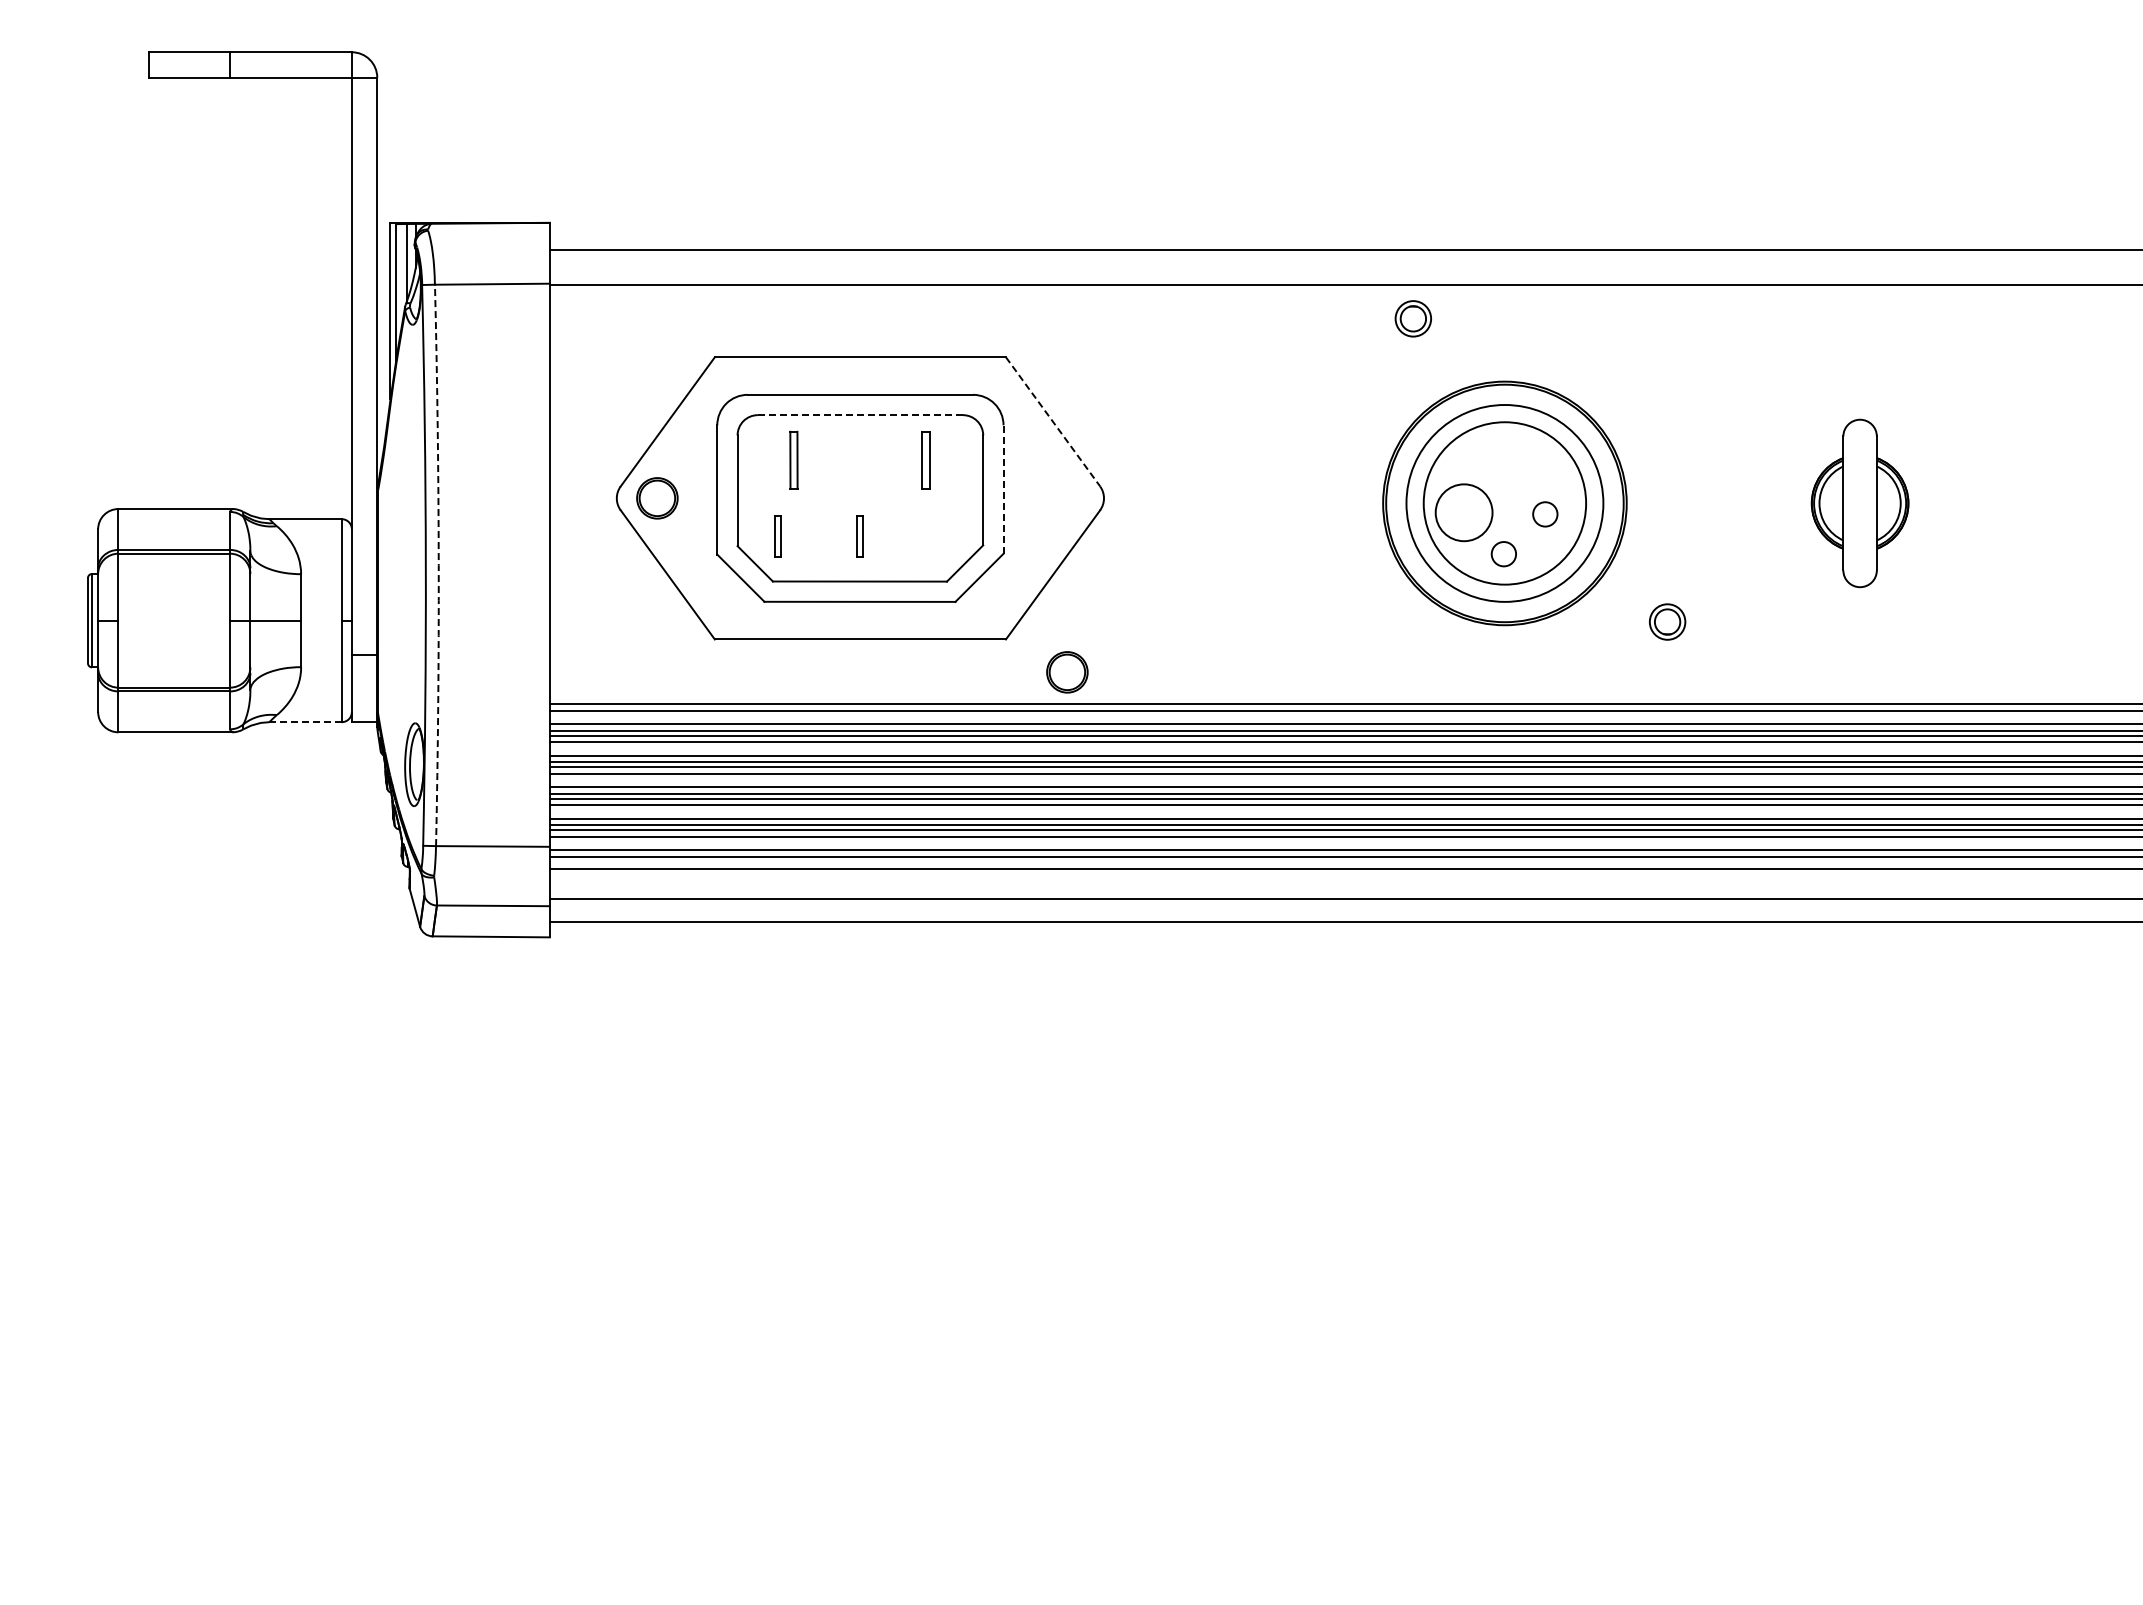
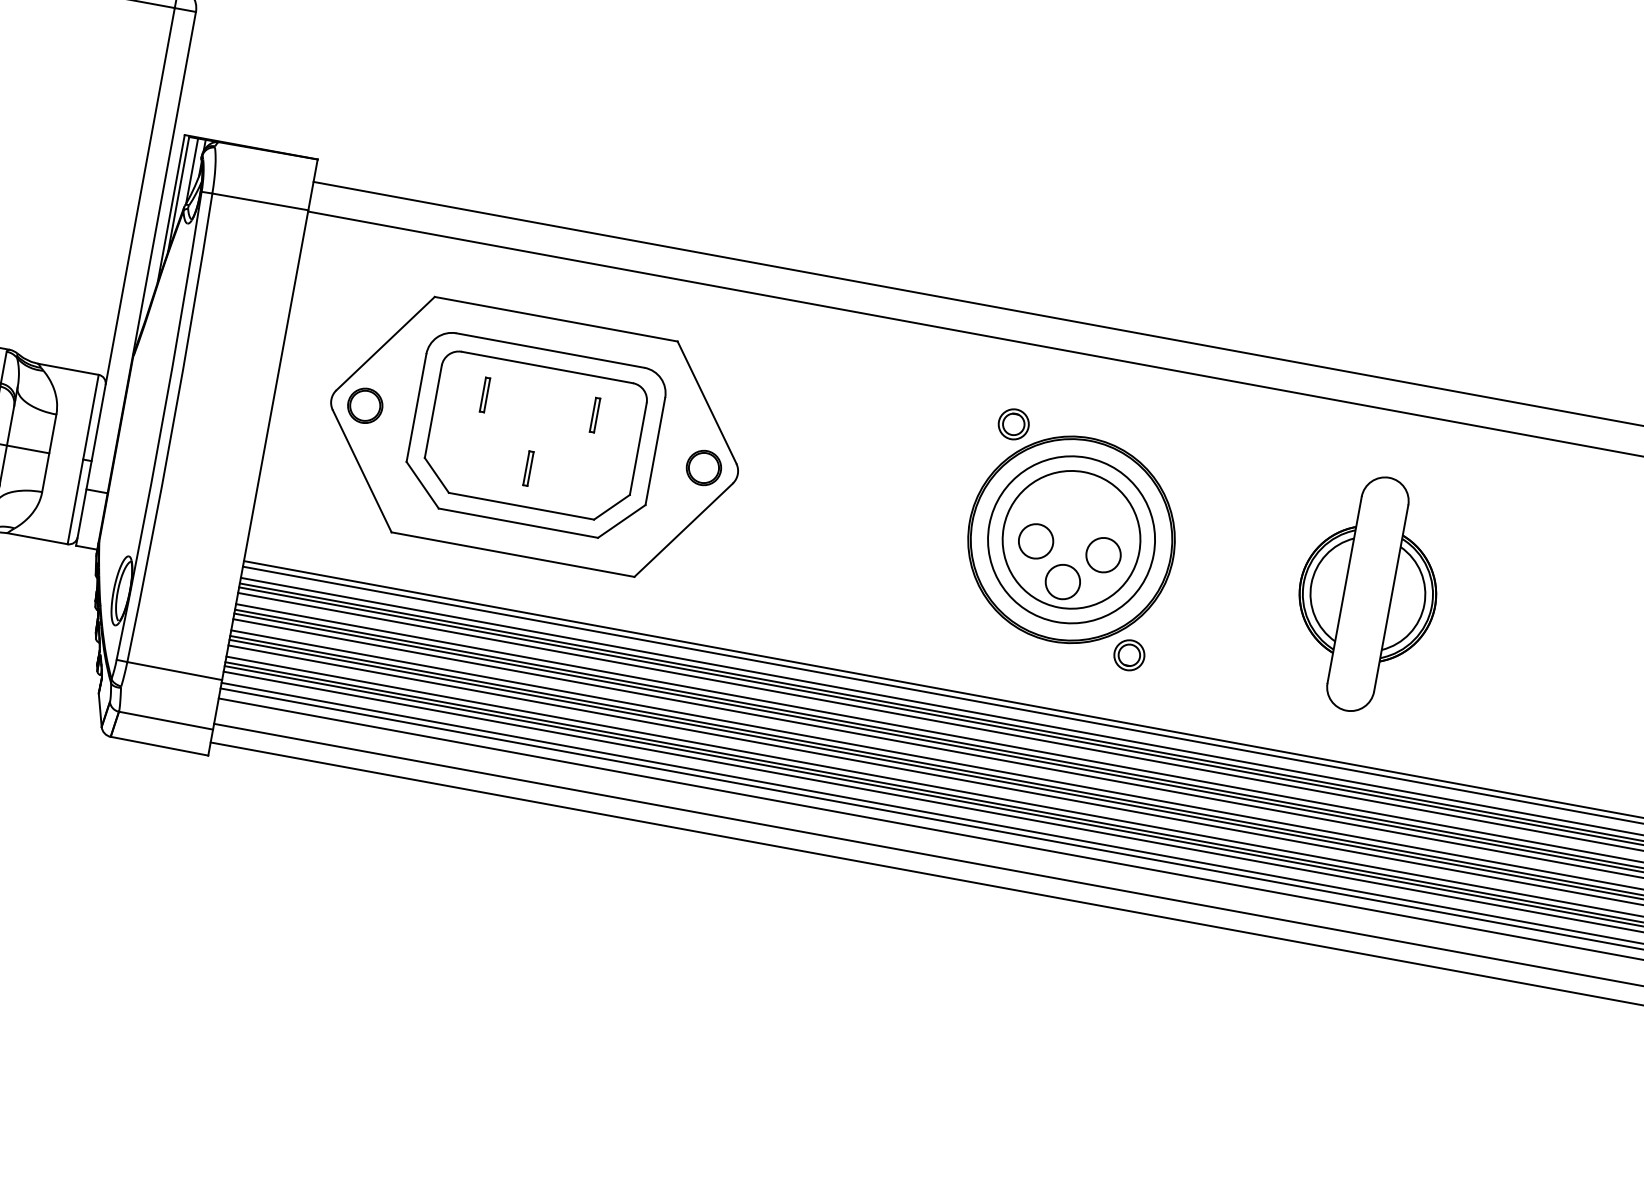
part: (1412, 318) -> (1013, 423), moved
line: (860, 415) -> (547, 367), dashed -> solid
line: (1053, 421) -> (707, 402), dashed -> solid
part: (793, 460) -> (484, 395), size x0.71
part: (925, 460) -> (594, 415), size x0.71
line: (1003, 489) -> (655, 451), dashed -> solid
part: (1859, 503) -> (1367, 594), size x1.67
circle: (1463, 512) -> (1035, 541), size x0.71
circle: (1545, 514) -> (1103, 555), size x1.67
part: (777, 536) -> (459, 456), removed
circle: (1503, 553) -> (1062, 581), size x1.67
arc: (438, 565) -> (172, 428), dashed -> solid
part: (1667, 621) -> (1129, 654), moved
part: (1067, 672) -> (704, 468), moved
line: (305, 722) -> (37, 538), dashed -> solid

